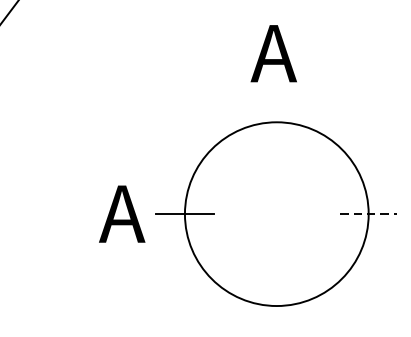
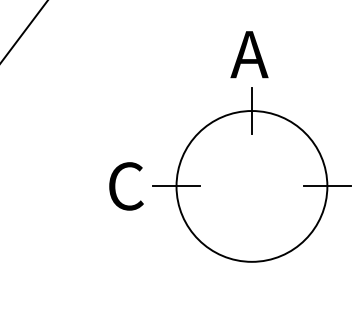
line: (276, 121) -> (251, 110), added
text: (121, 214) -> (124, 186), A -> C
line: (368, 214) -> (327, 186), dashed -> solid

